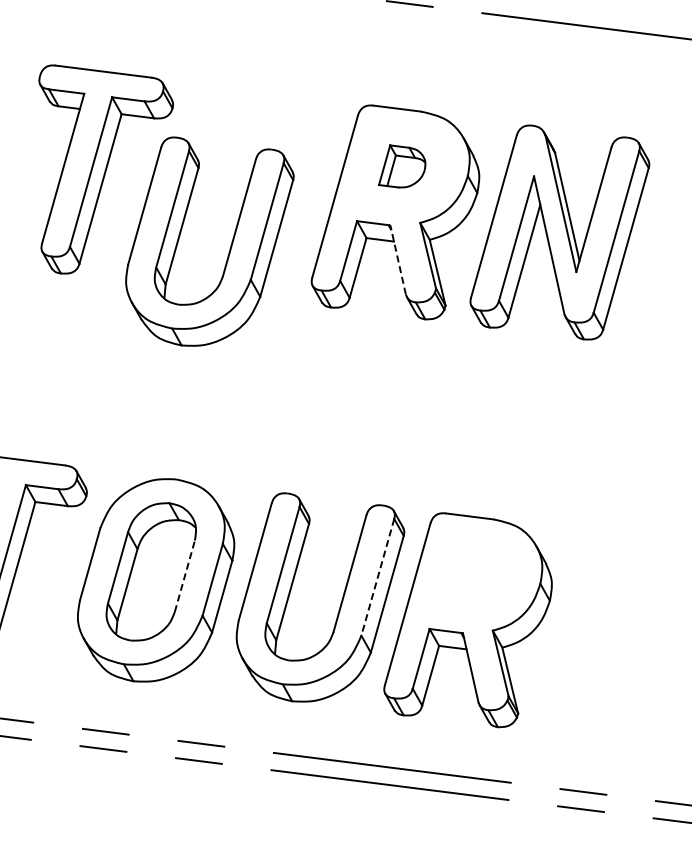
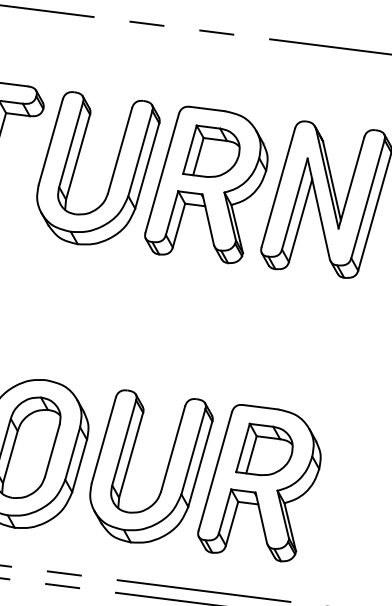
part: (401, 166) -> (210, 151), size x1.67
part: (229, 248) -> (112, 173), moved
line: (398, 259) -> (208, 219), dashed -> solid
part: (474, 574) -> (264, 449), added
line: (185, 575) -> (52, 450), dashed -> solid
line: (377, 577) -> (193, 451), dashed -> solid

